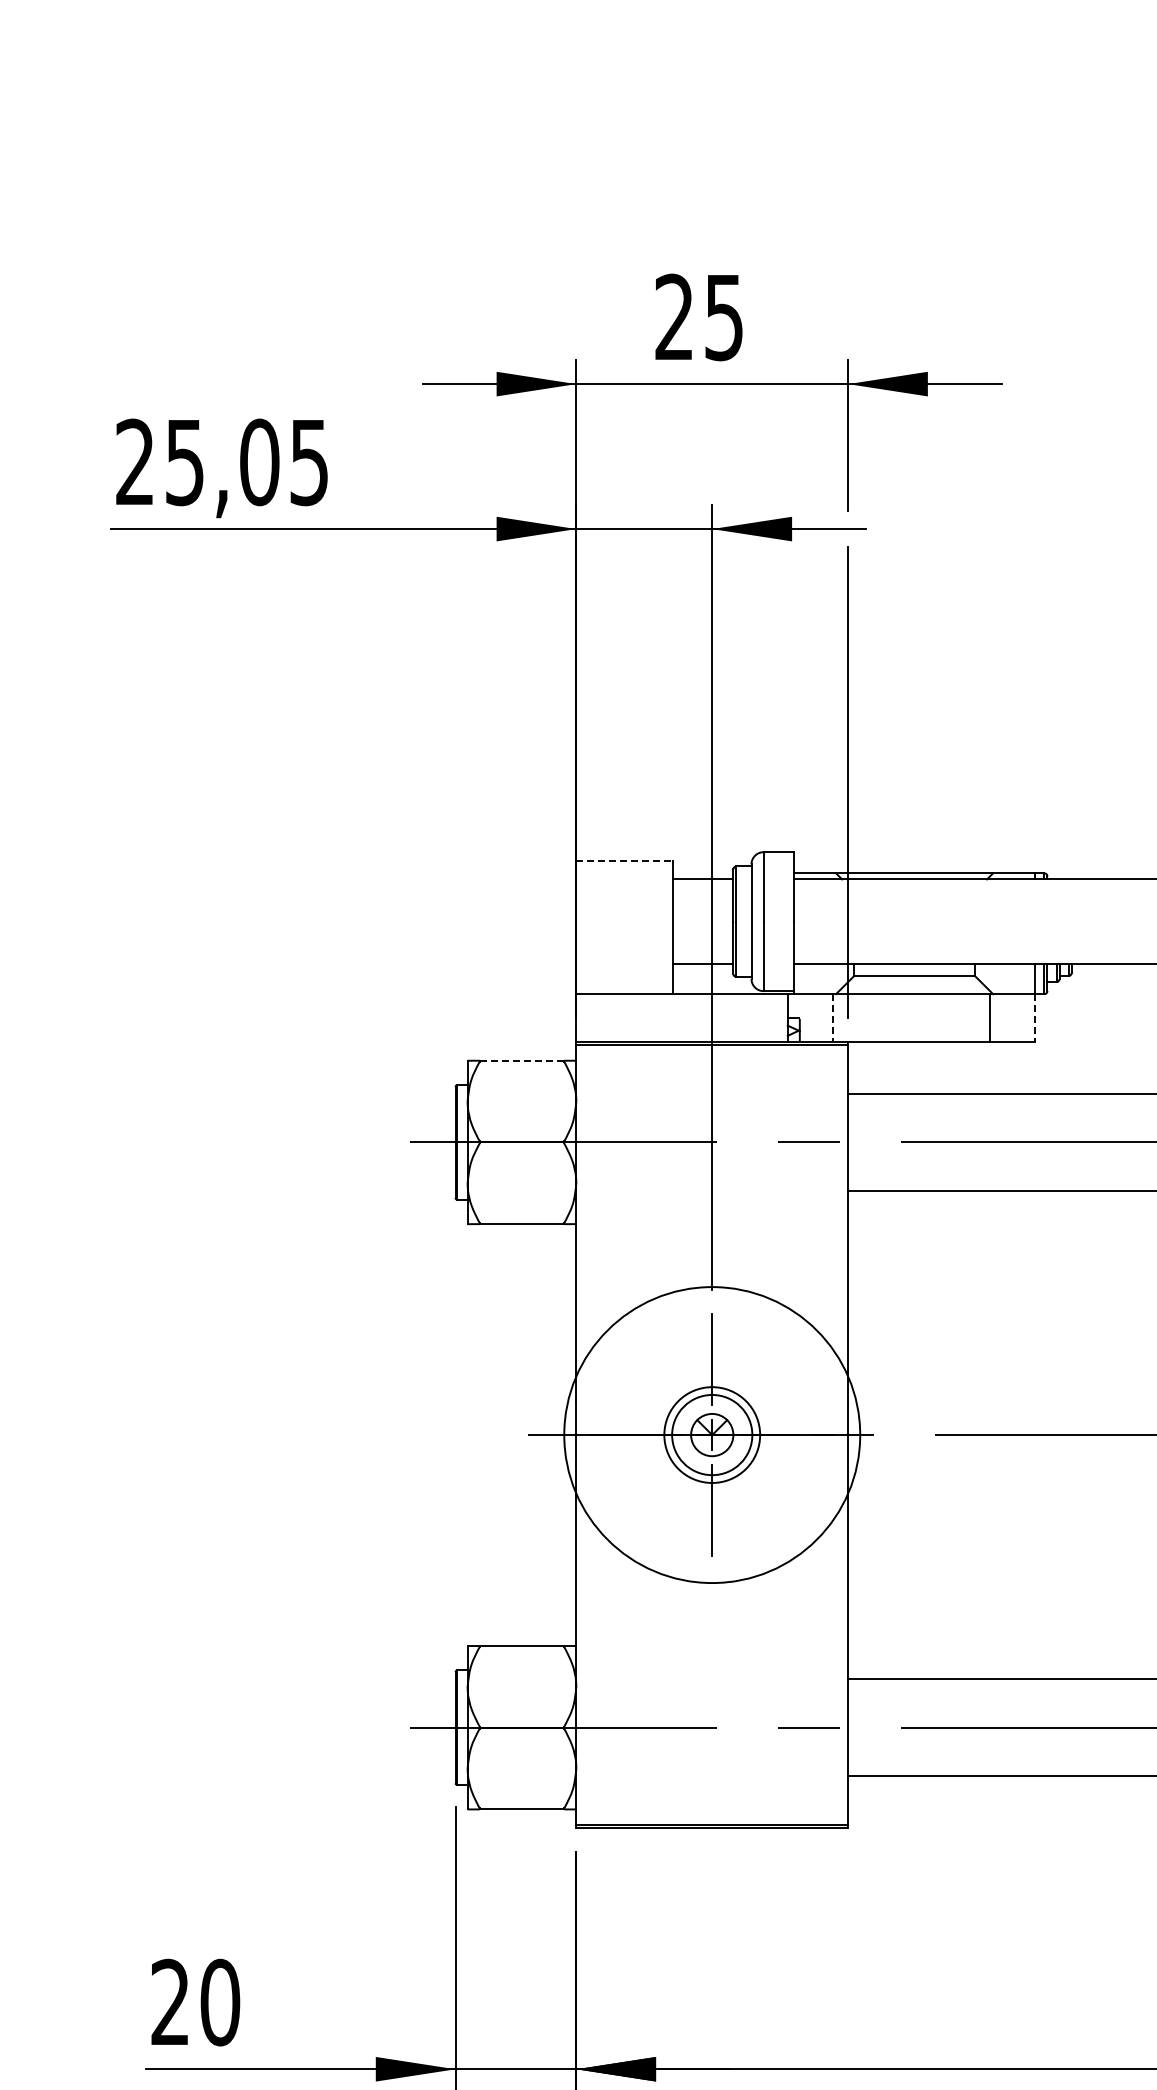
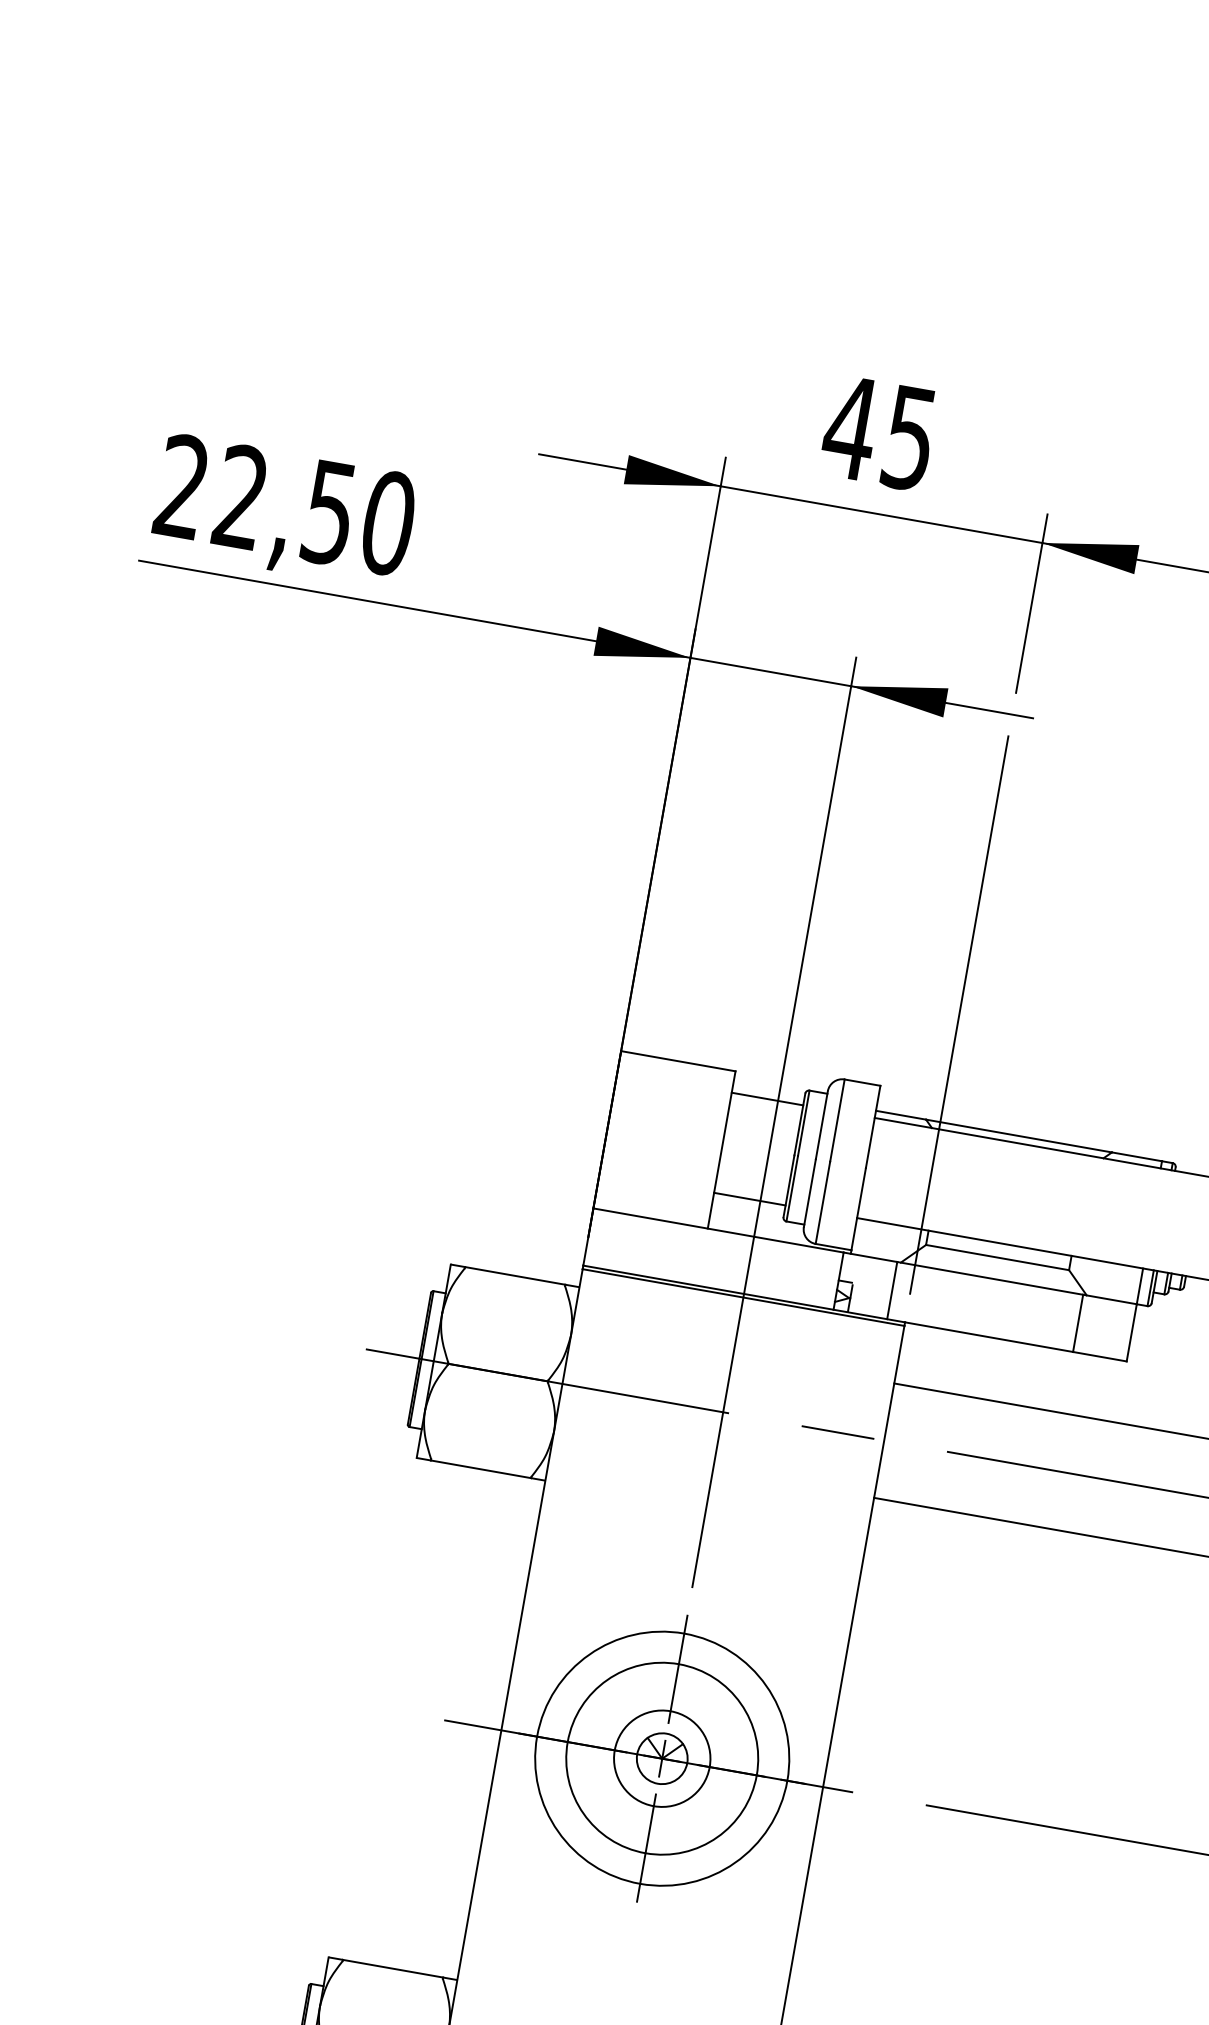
text: (674, 316) -> (851, 426), 25 -> 45
text: (247, 462) -> (315, 510), 25,05 -> 22,50
line: (625, 861) -> (679, 1061), dashed -> solid
line: (833, 1018) -> (892, 1290), dashed -> solid
line: (1035, 1018) -> (1131, 1333), dashed -> solid
line: (521, 1060) -> (514, 1275), dashed -> solid
circle: (711, 1434) -> (661, 1757), size x0.71
circle: (712, 1434) -> (662, 1758), size x1.67

